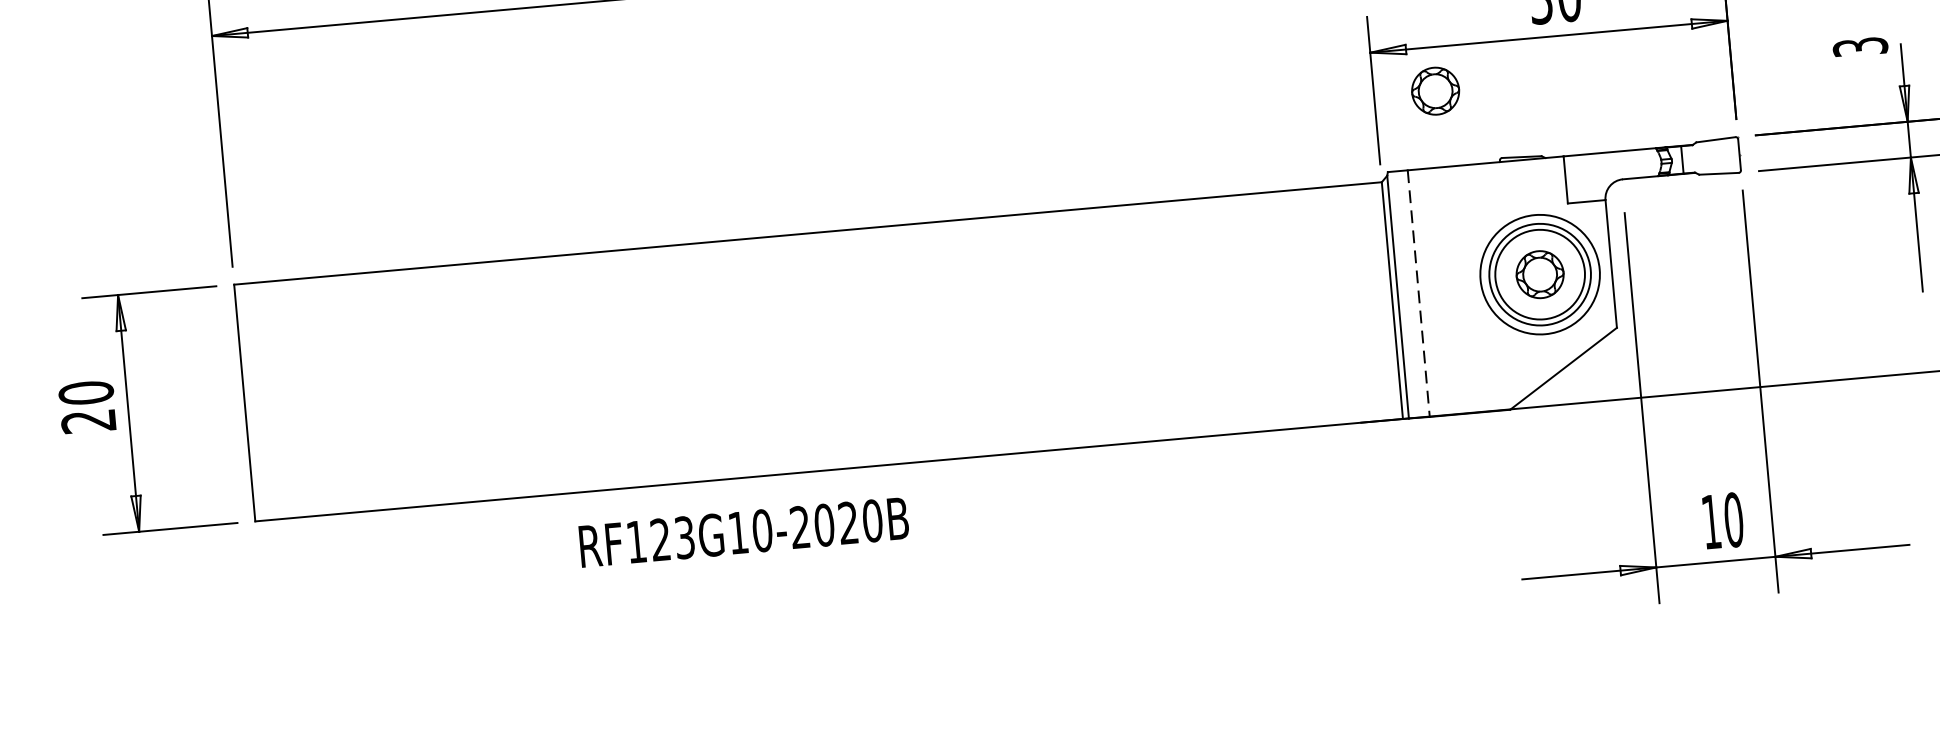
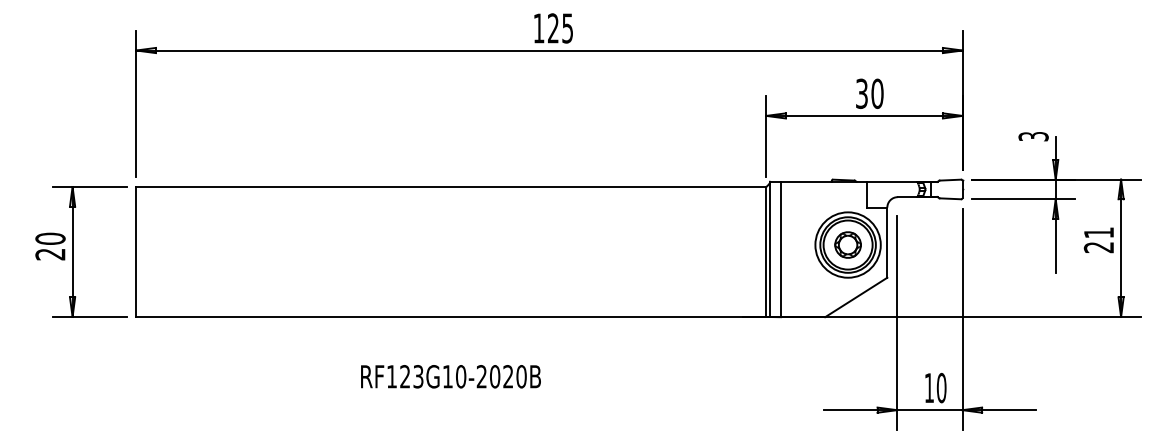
part: (1434, 90) -> (799, 139), removed
line: (1419, 293) -> (781, 249), dashed -> solid
text: (743, 532) -> (450, 376), moved

